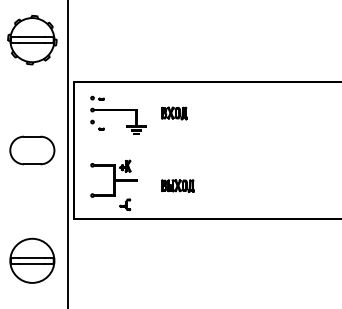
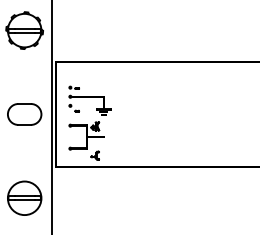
part: (174, 113) -> (132, 86), removed
part: (117, 115) -> (89, 100), moved
part: (178, 186) -> (135, 141), removed

